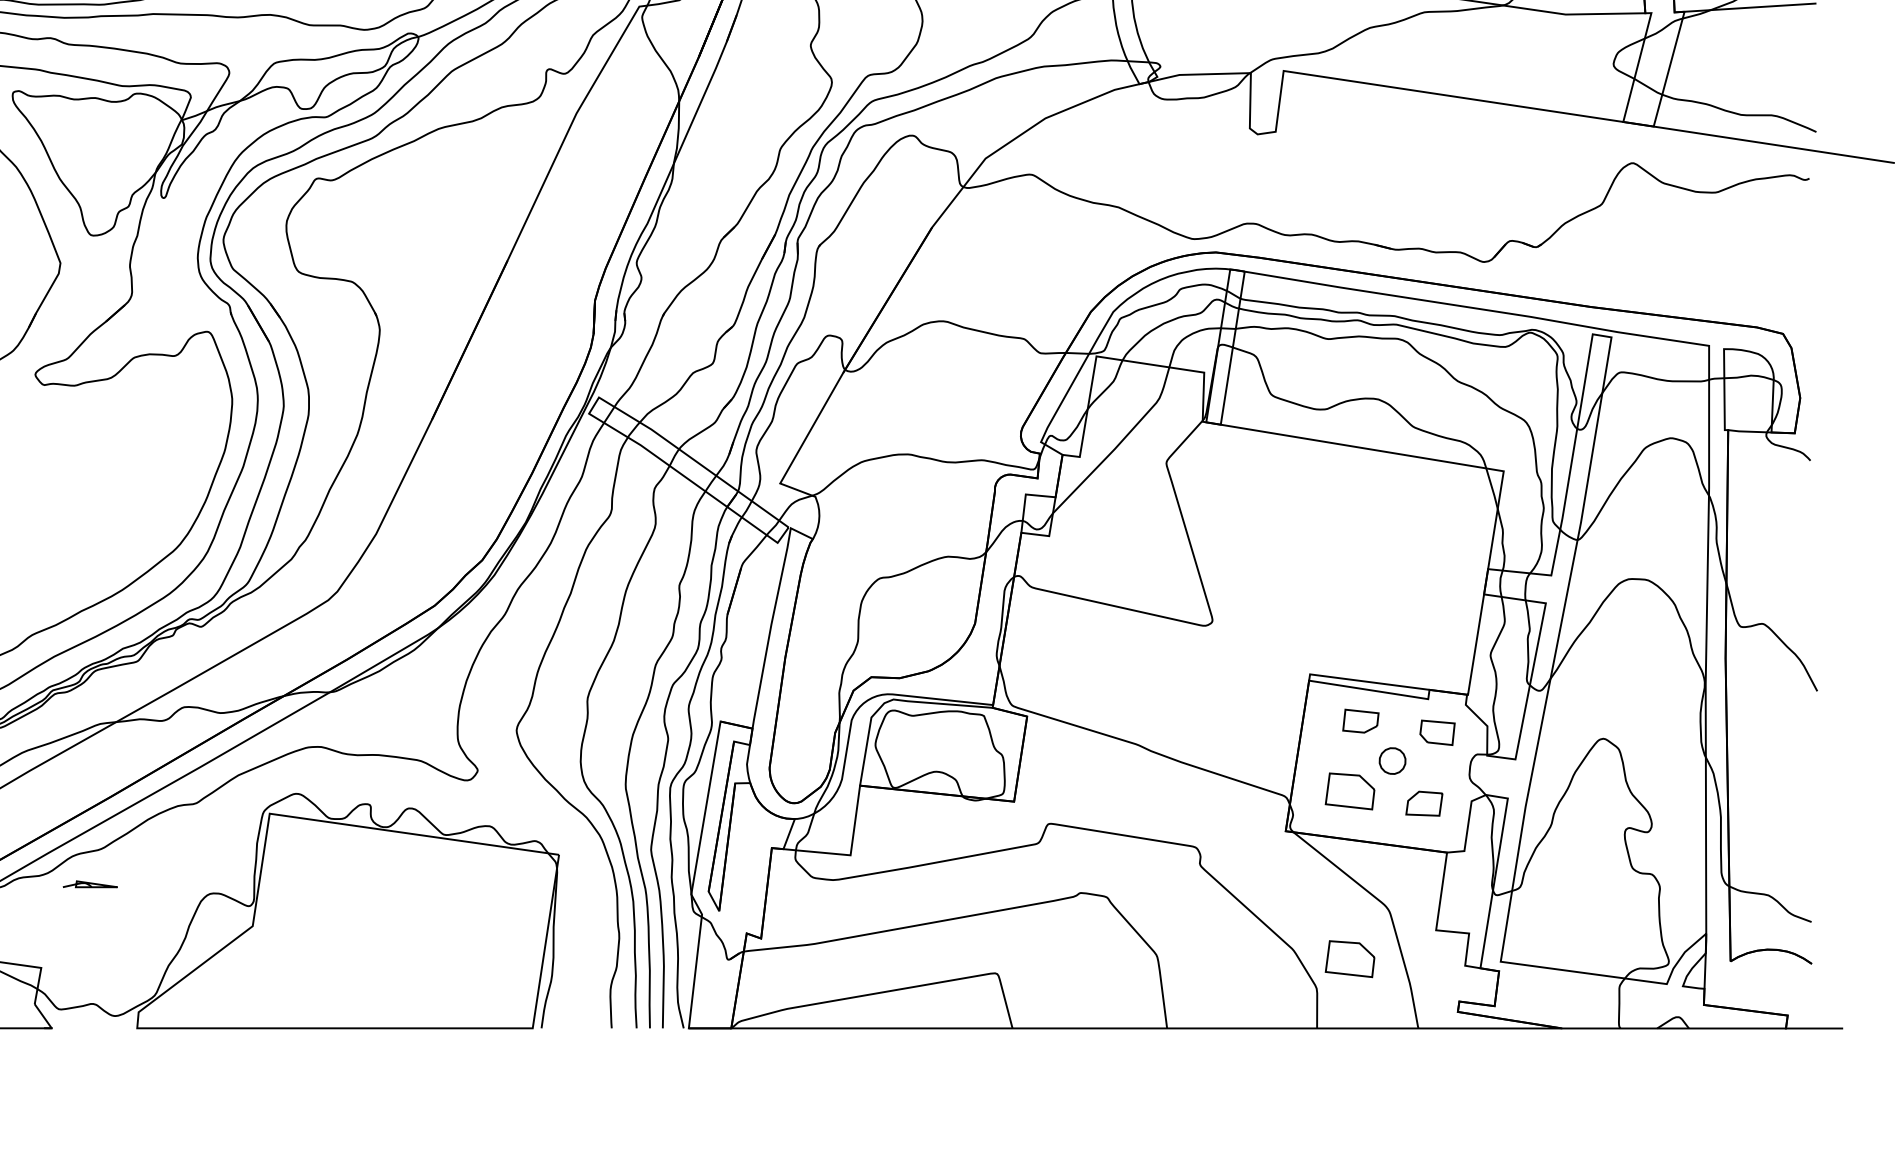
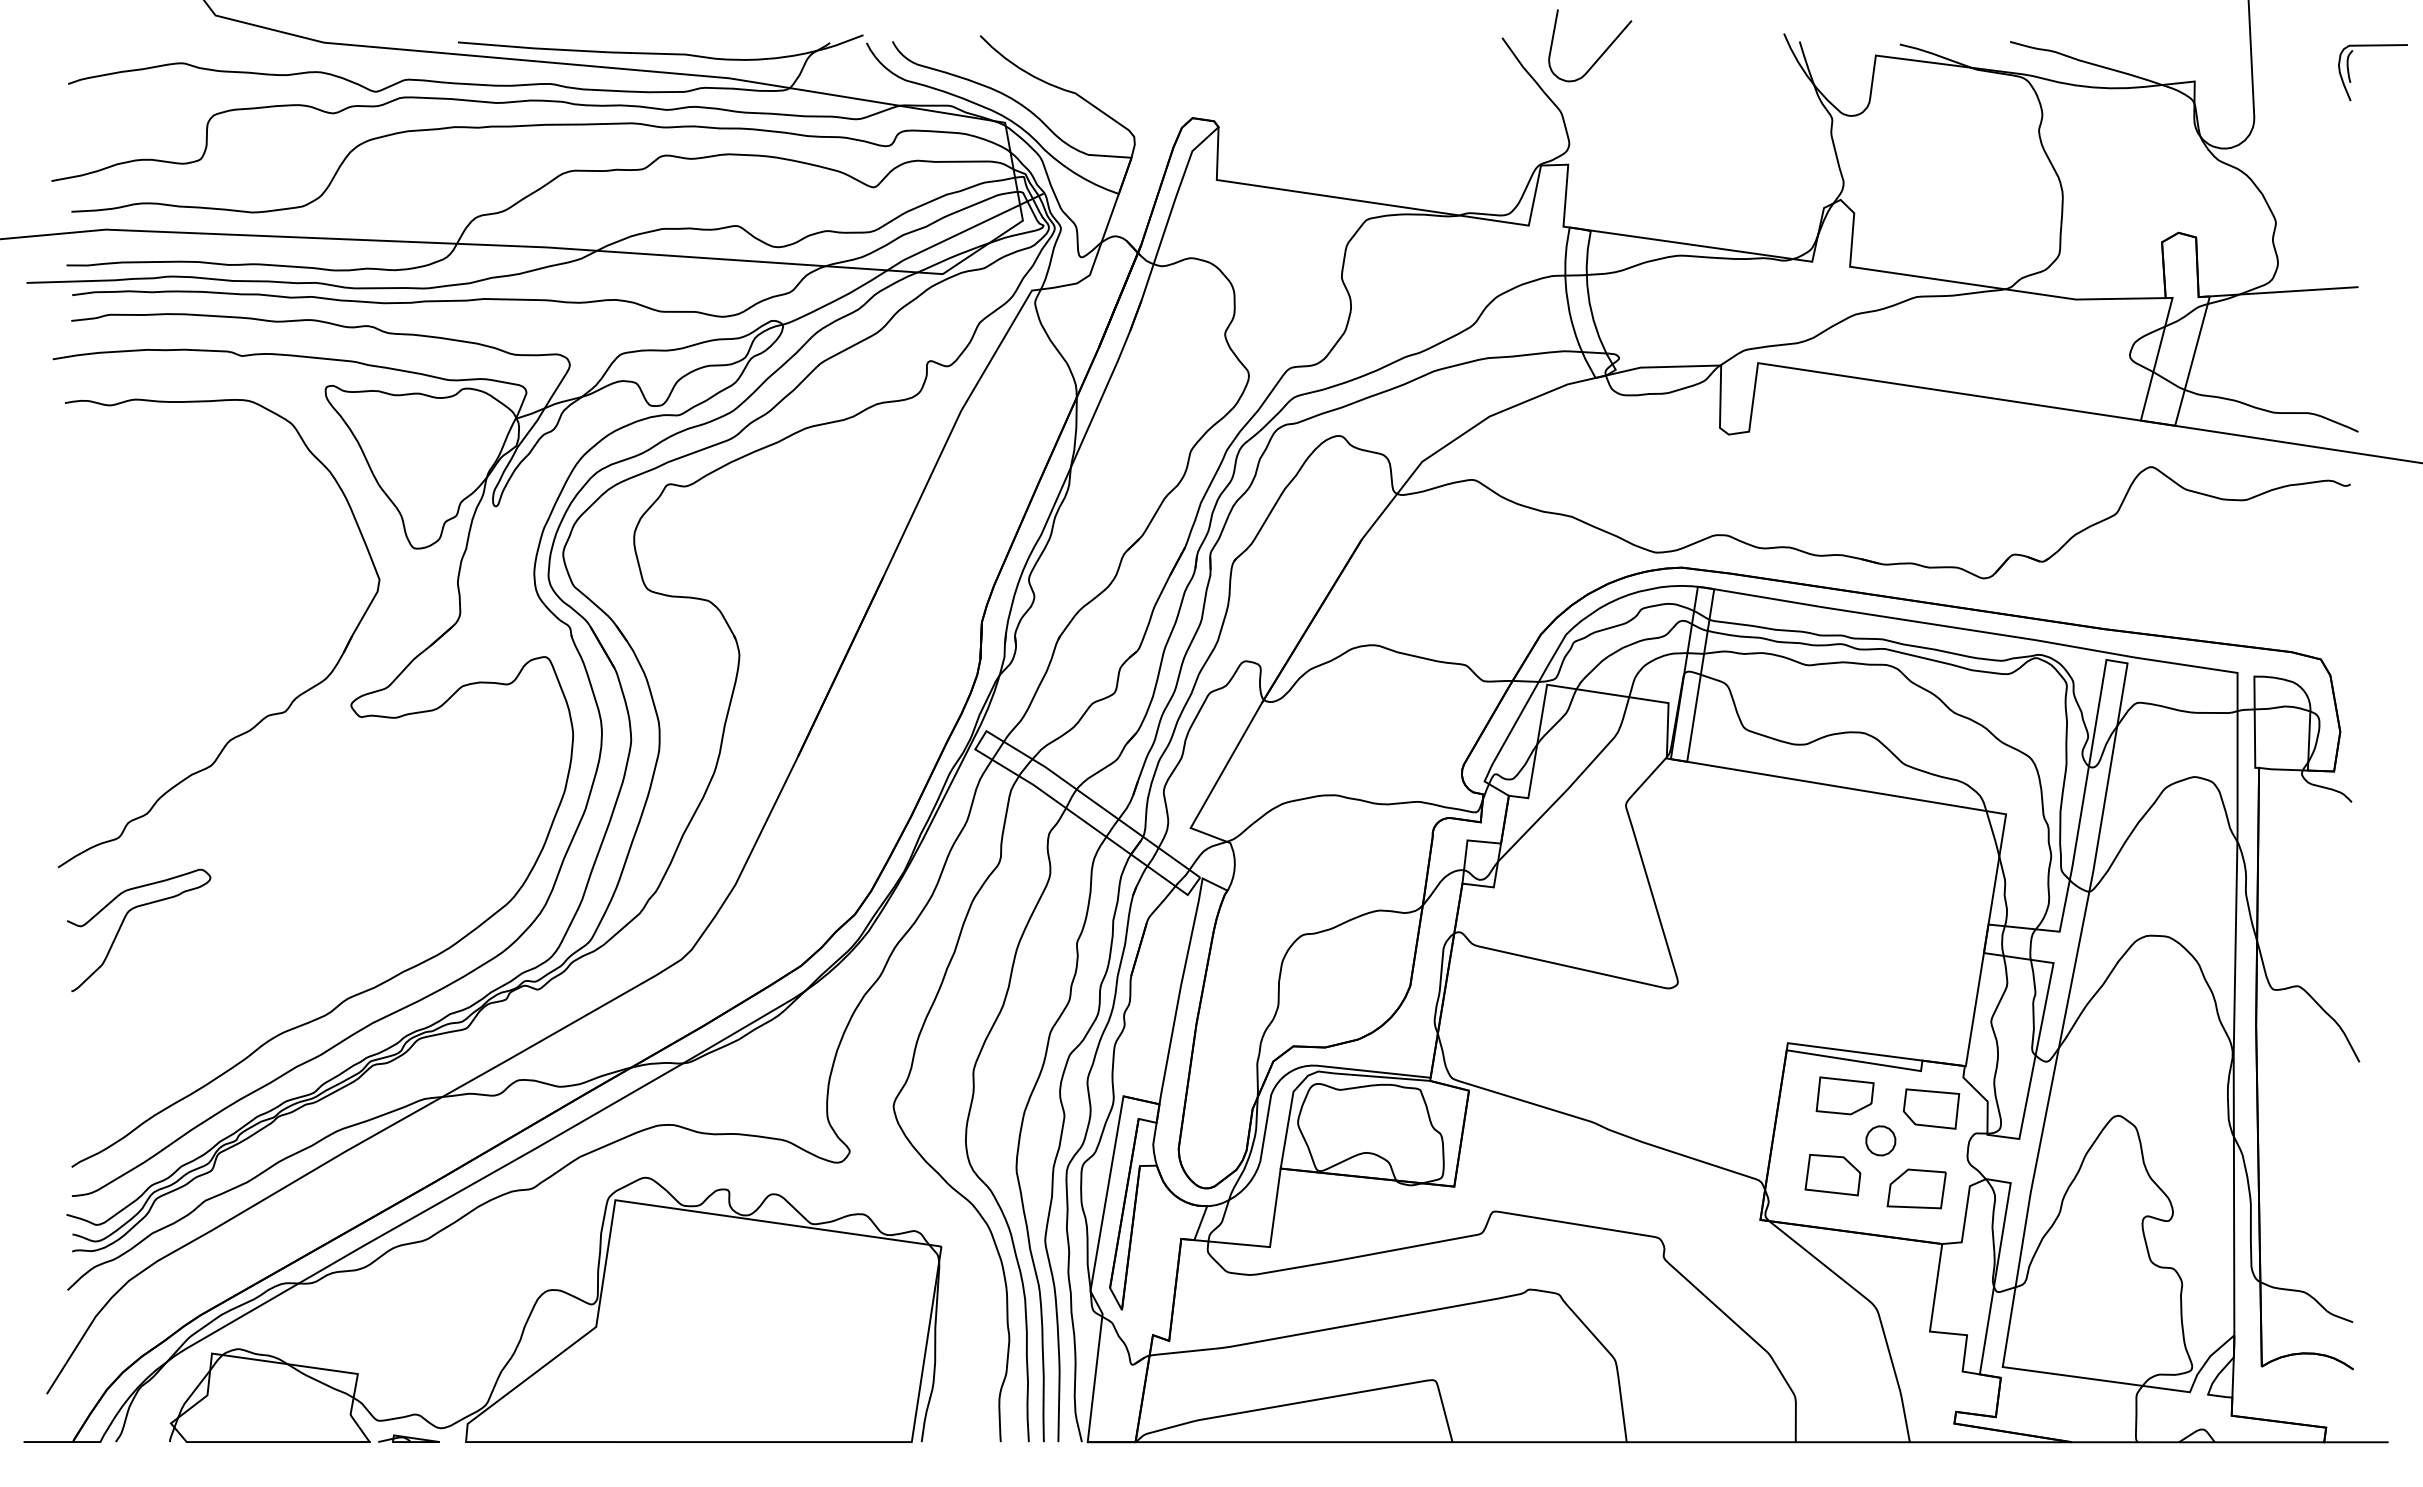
part: (1360, 720) -> (1844, 1095), size x1.43
part: (1437, 732) -> (1931, 1108), size x1.43
part: (1424, 803) -> (1916, 1188), size x1.43
part: (89, 884) -> (408, 1438), moved
part: (1349, 959) -> (1832, 1364), removed

